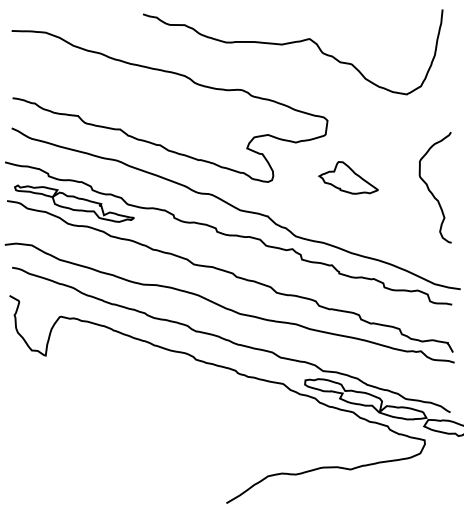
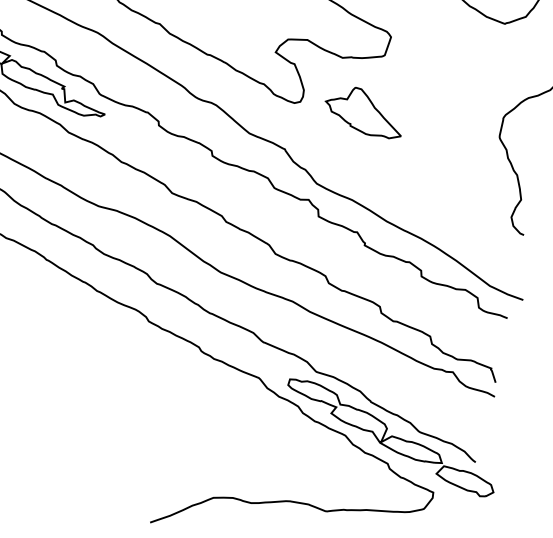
part: (348, 177) -> (364, 111), moved

